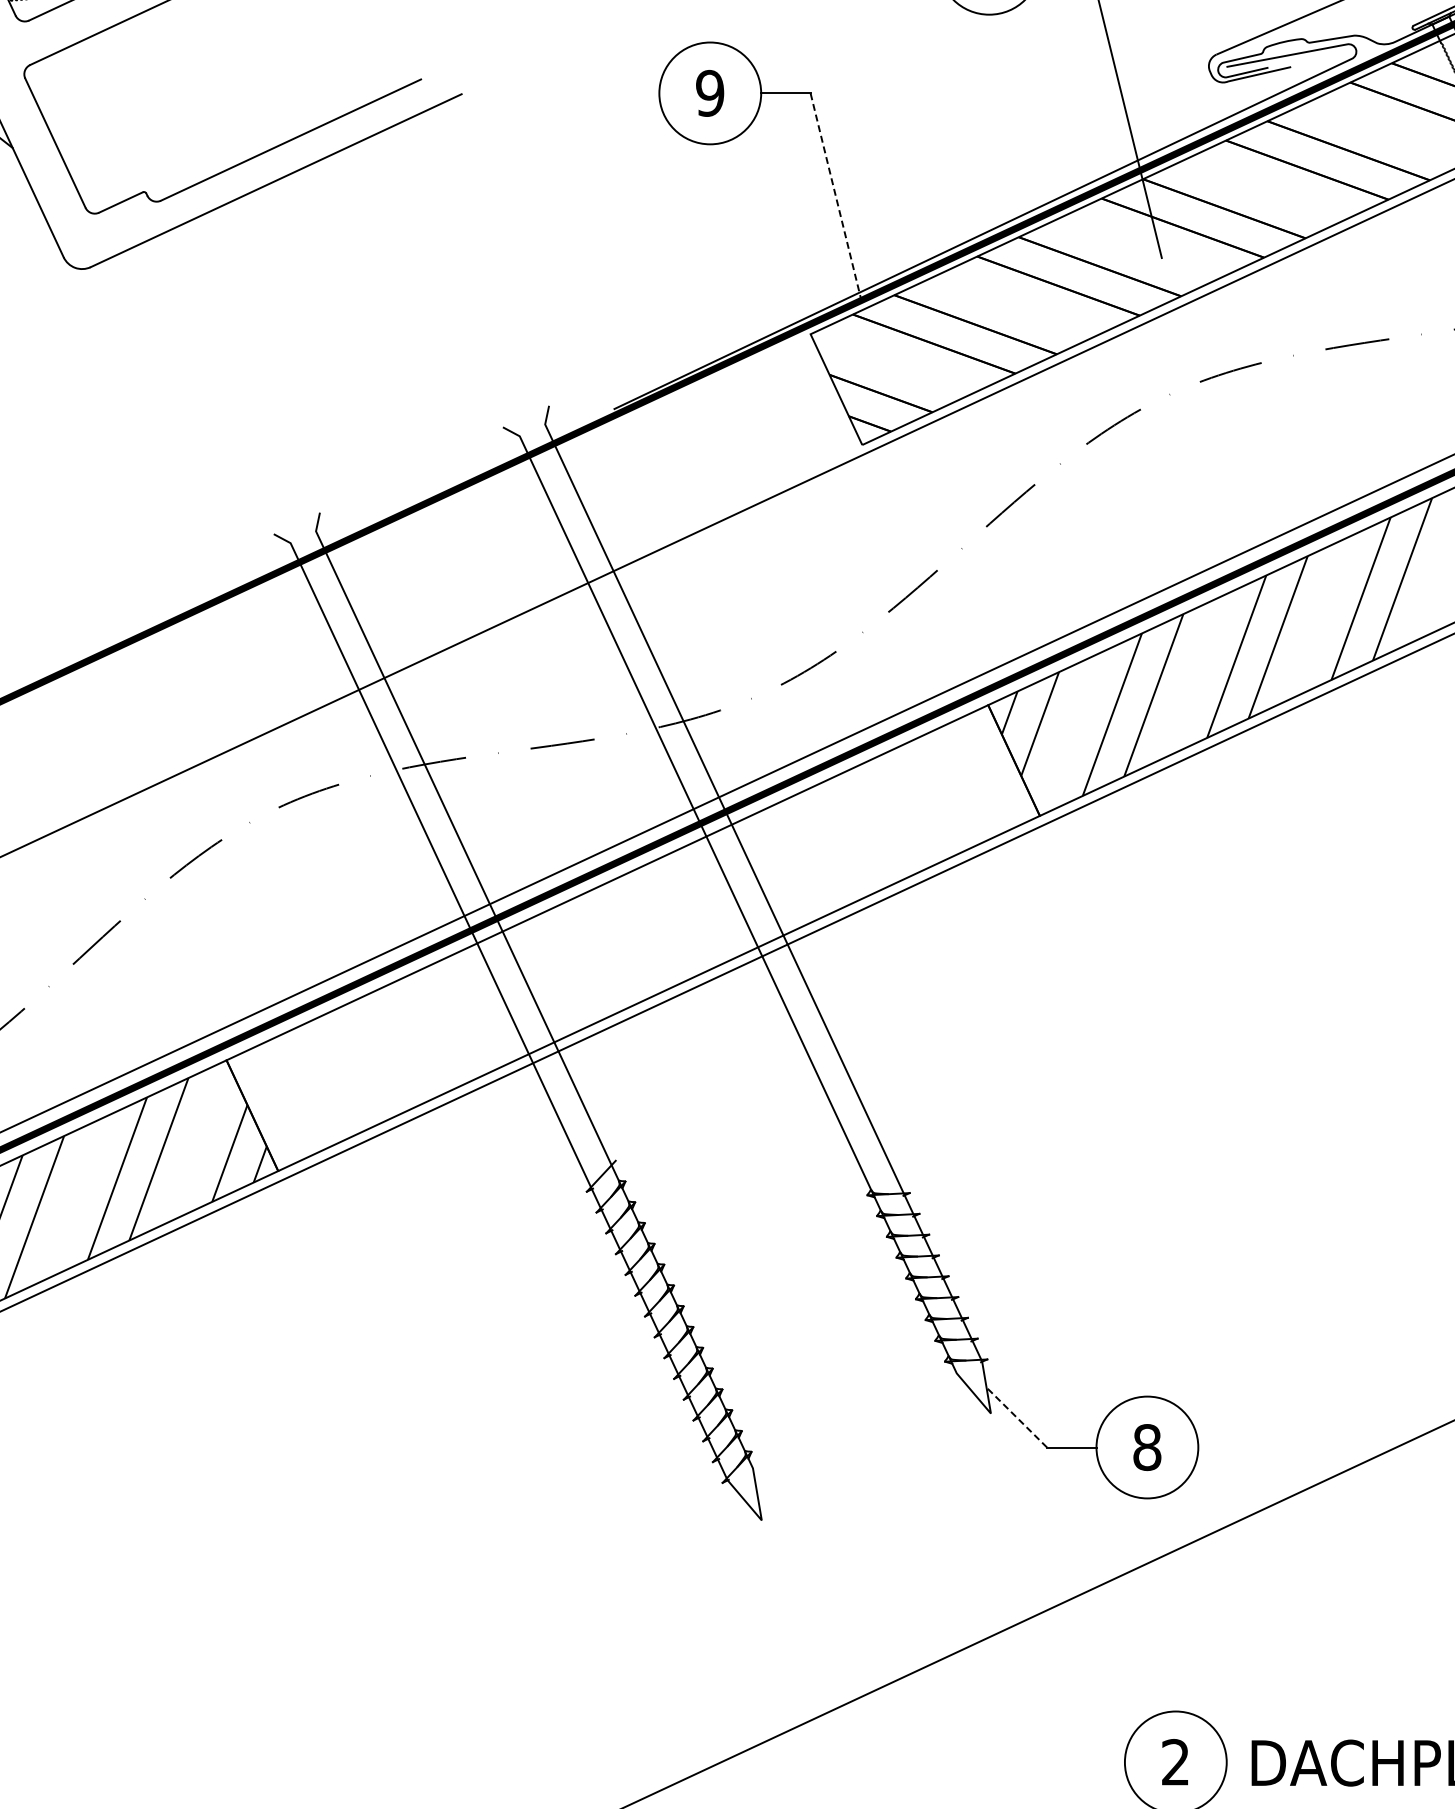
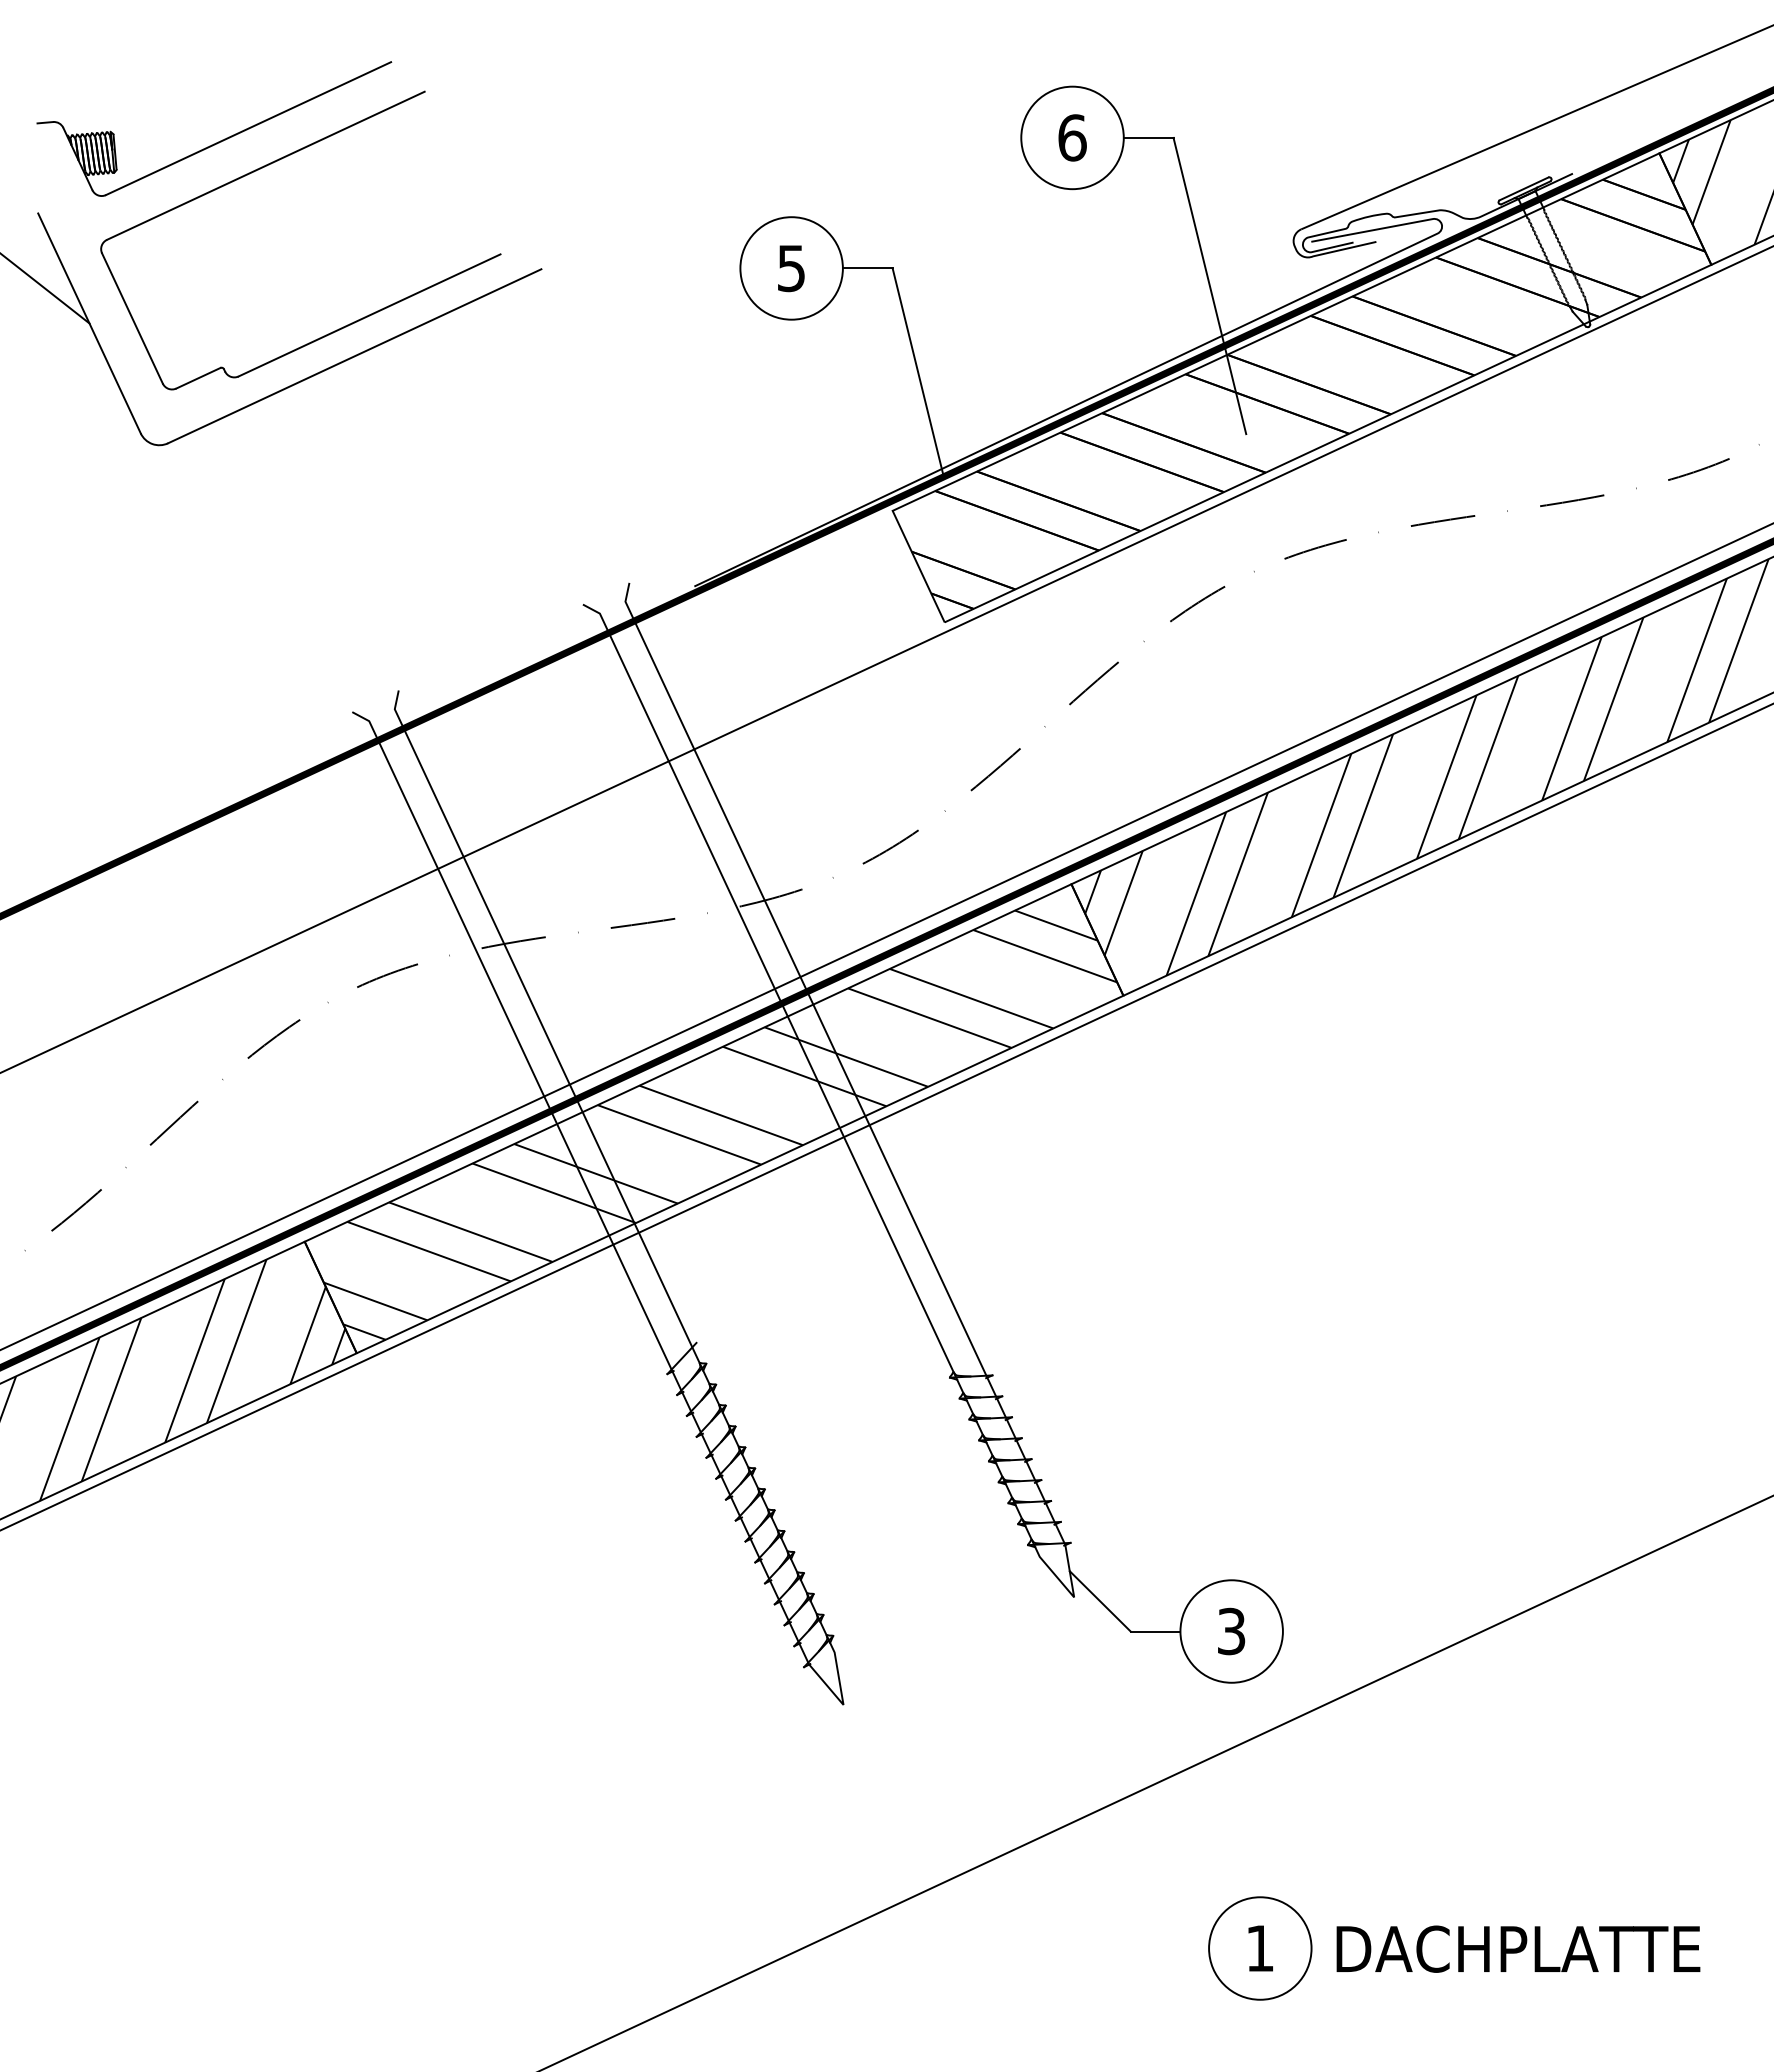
text: (710, 92) -> (791, 267), 9 -> 5
line: (836, 196) -> (918, 372), dashed -> solid
hatch: (639, 943) -> (720, 1124), added
line: (1017, 1417) -> (1100, 1601), dashed -> solid
text: (1147, 1447) -> (1231, 1631), 8 -> 3
text: (1175, 1761) -> (1259, 1947), 2 -> 1

